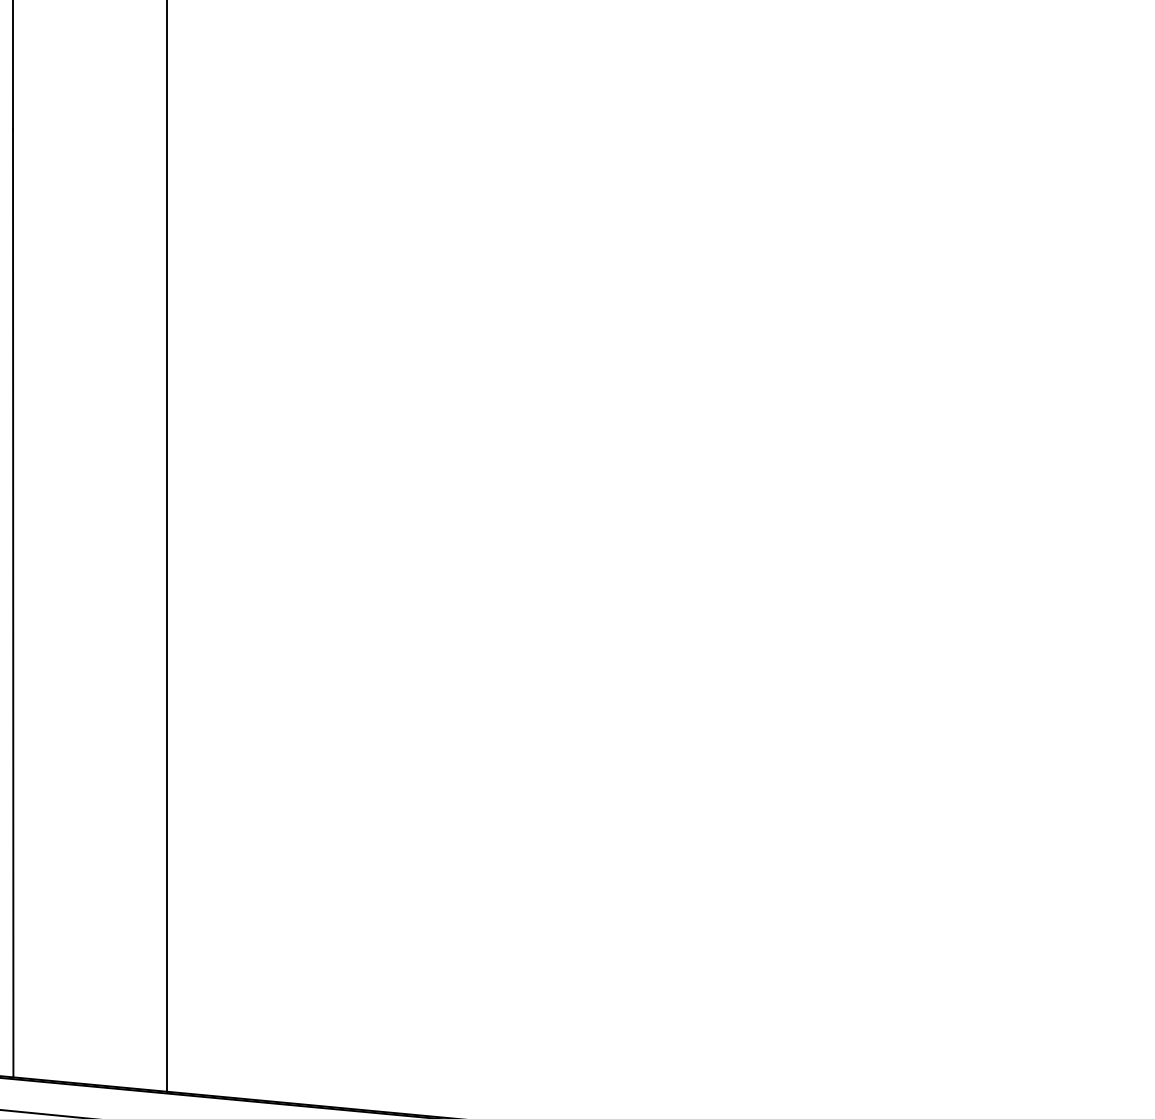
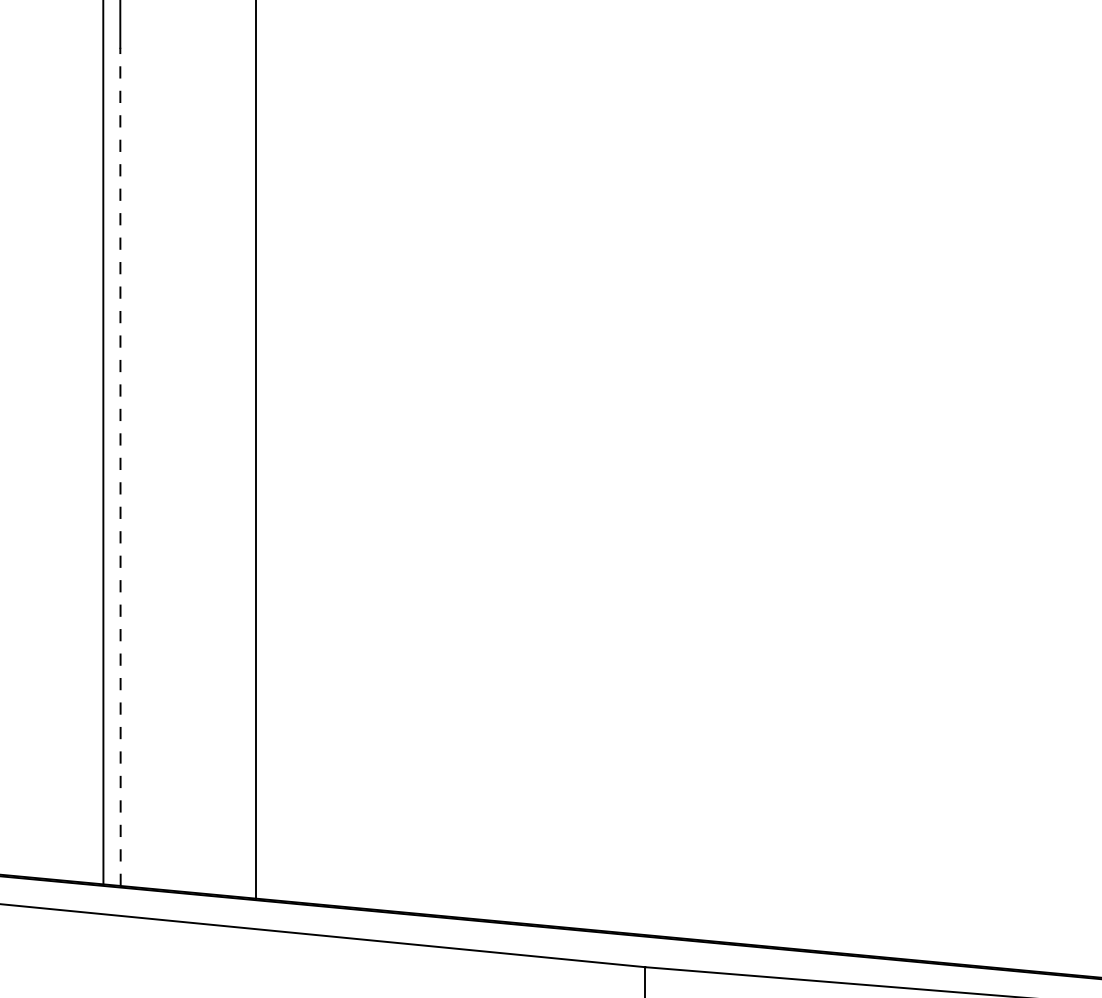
line: (13, 603) -> (120, 466), solid -> dashed

